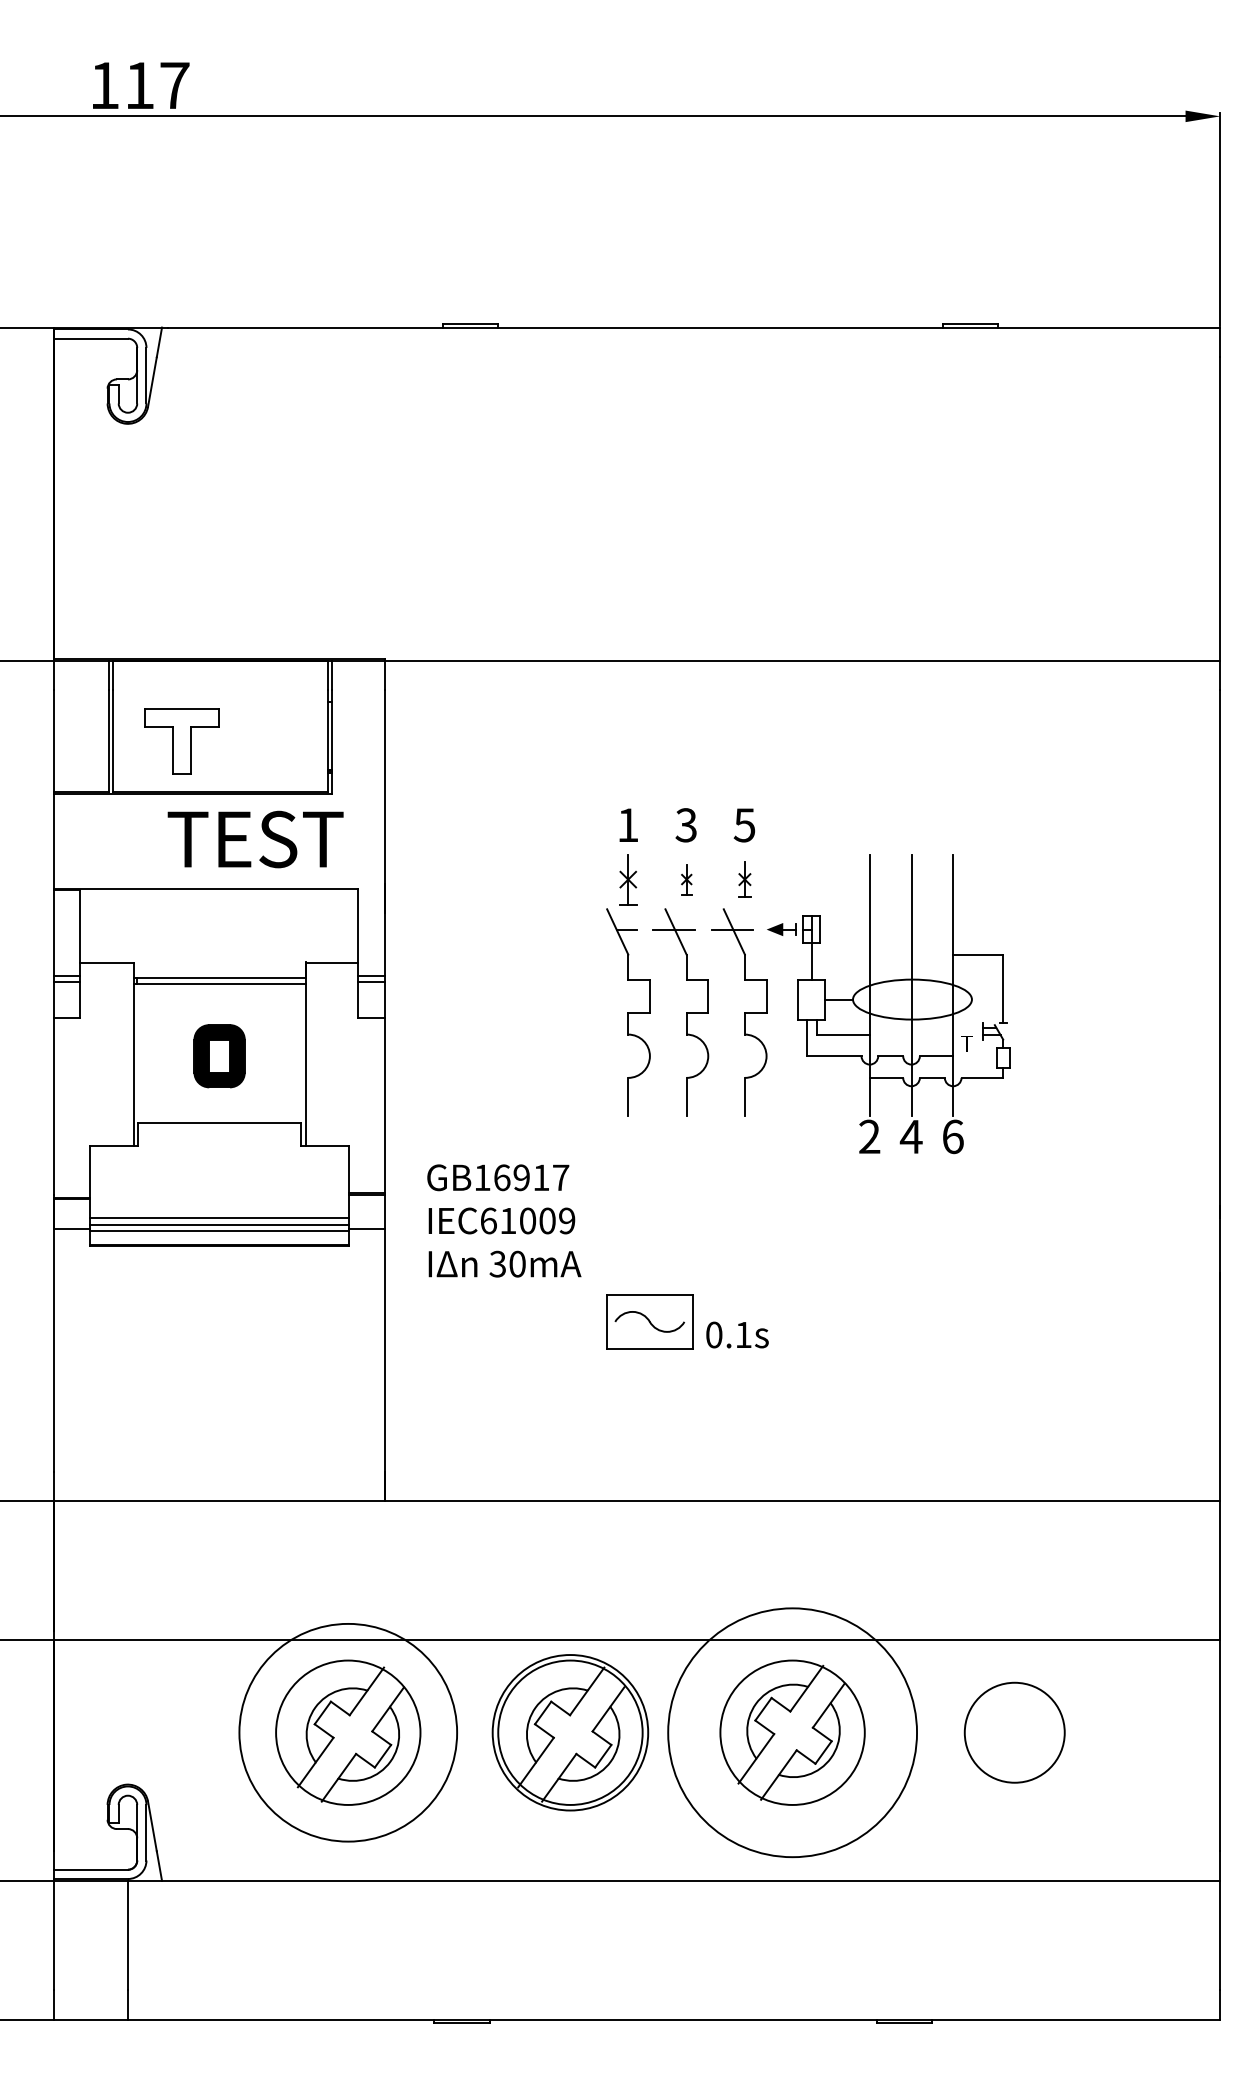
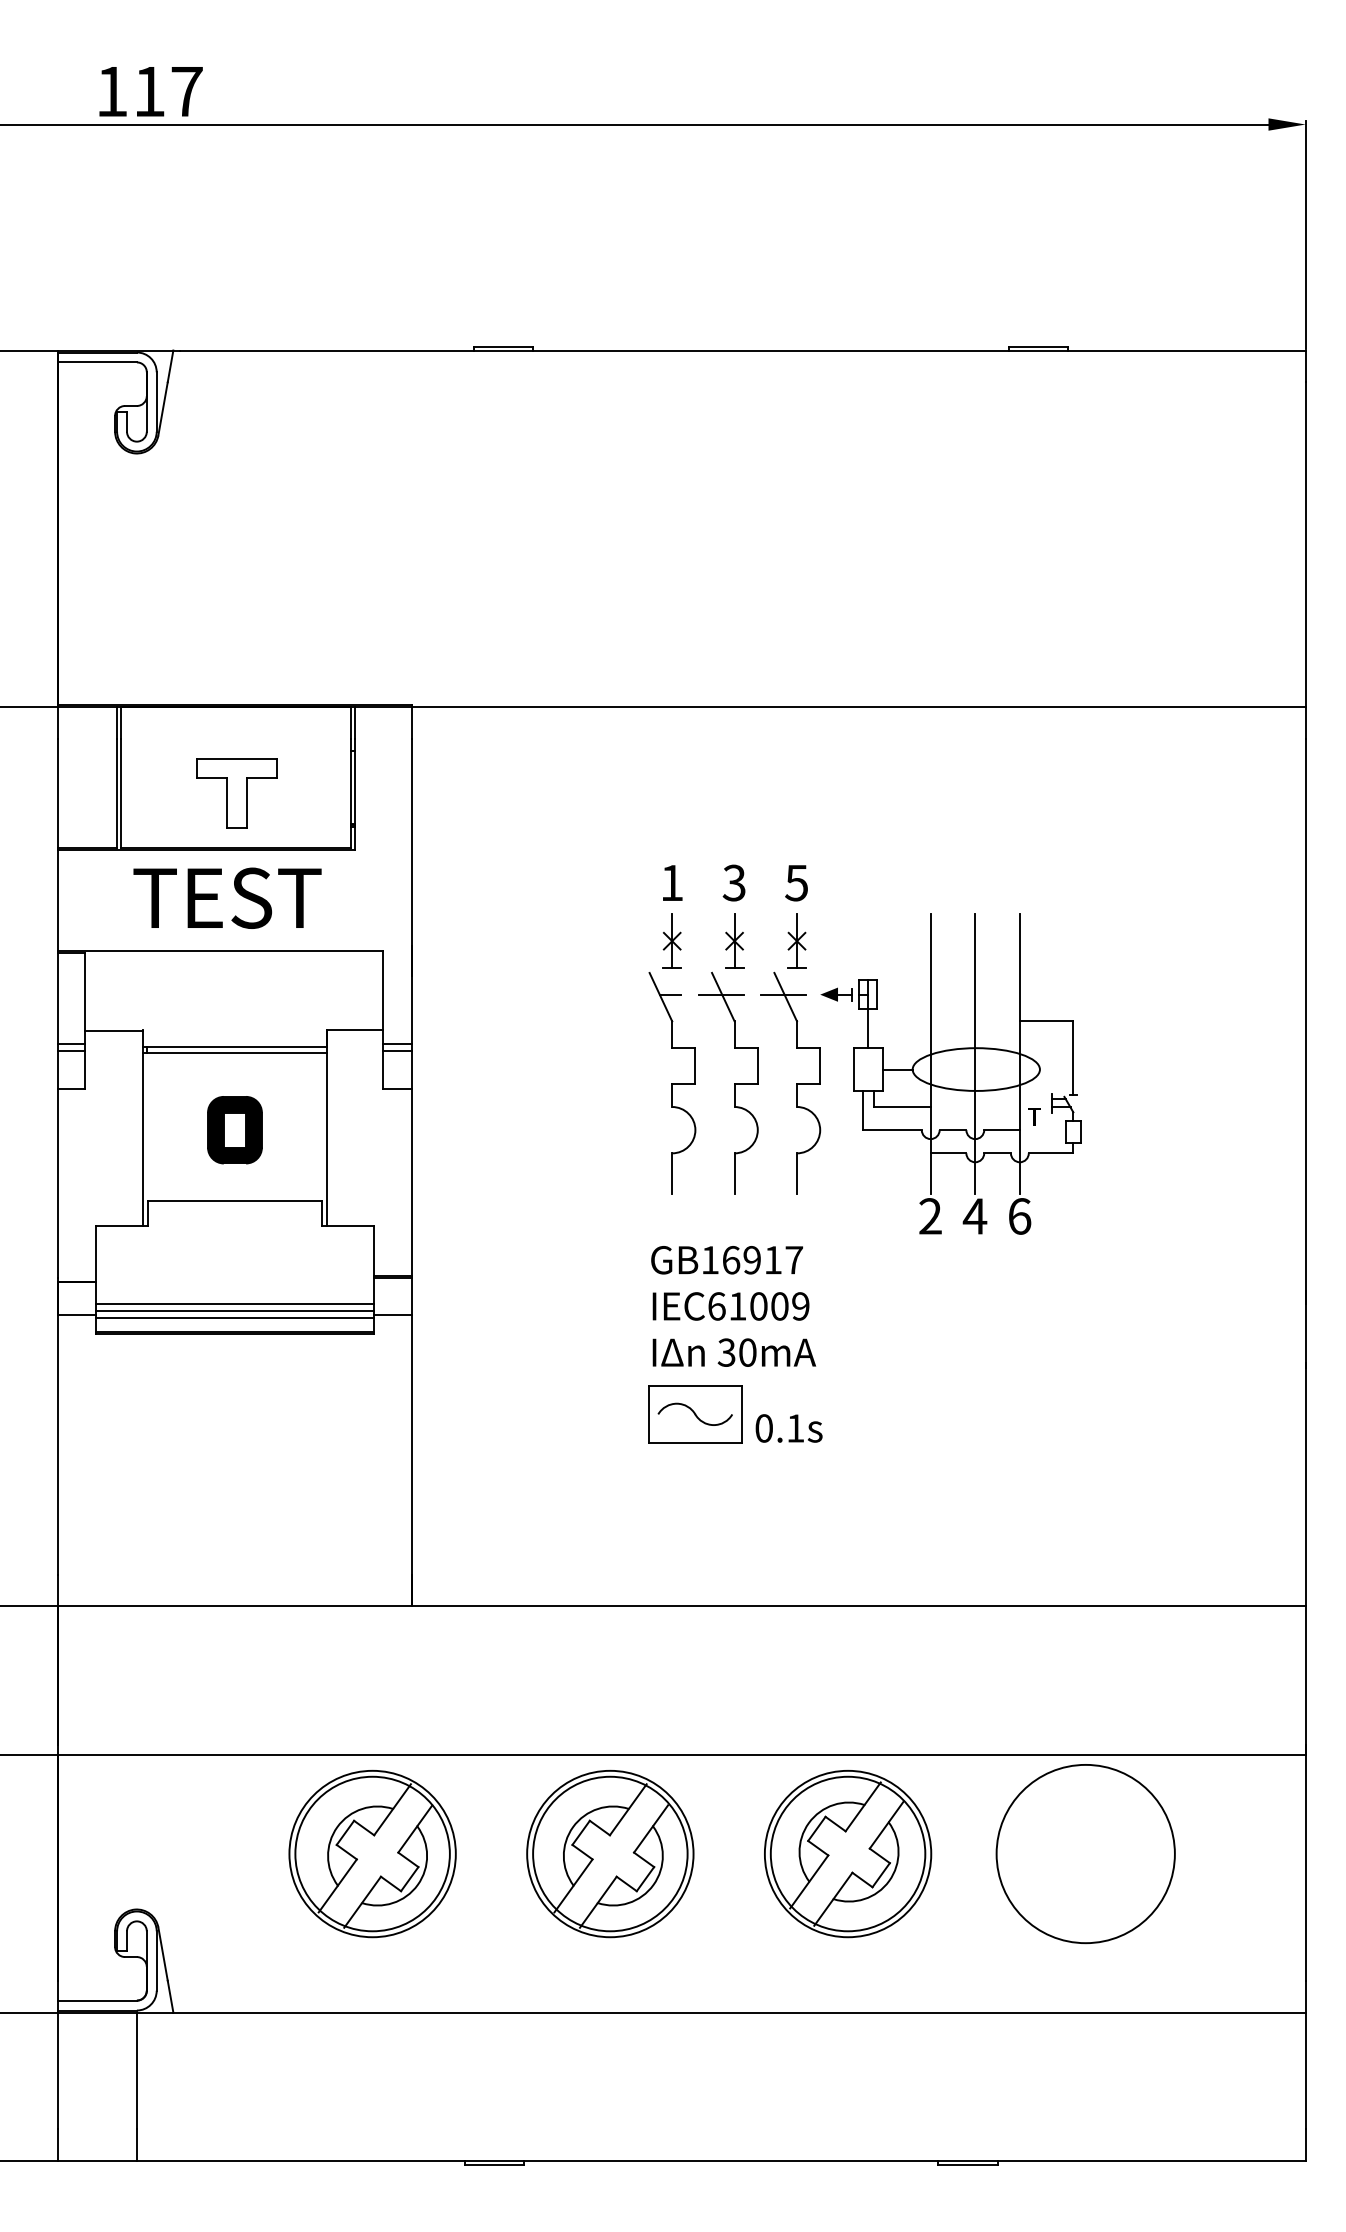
part: (181, 741) -> (236, 793), moved
text: (255, 838) -> (227, 897), moved
part: (686, 878) -> (734, 940), size x1.67
part: (744, 878) -> (796, 940), size x1.43
text: (504, 1221) -> (733, 1306), moved
circle: (348, 1732) -> (372, 1853), size x0.71
circle: (792, 1732) -> (847, 1853), size x0.62
circle: (1014, 1732) -> (1085, 1853), size x1.67

